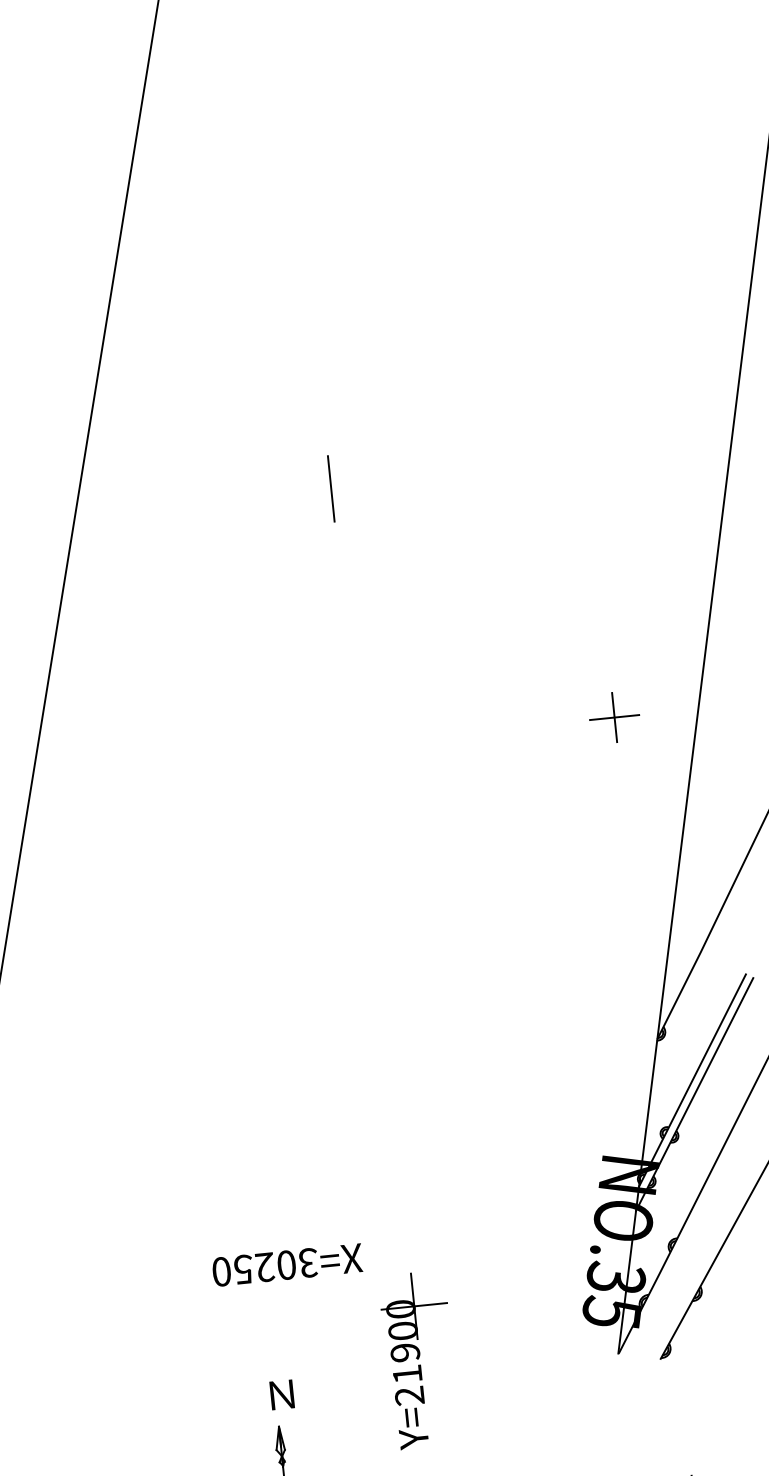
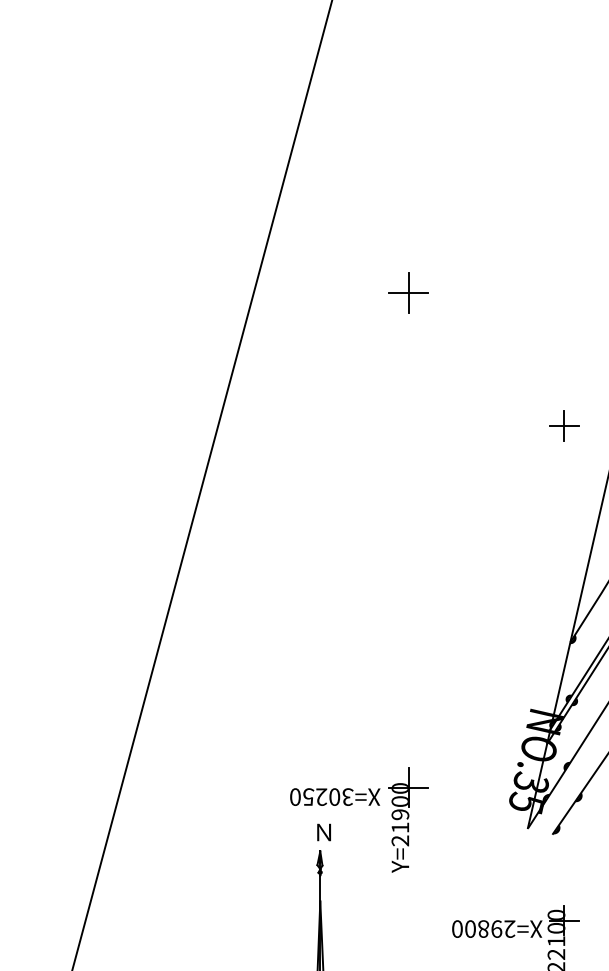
line: (331, 489) -> (408, 293), added
part: (614, 716) -> (564, 425), moved
text: (287, 1264) -> (335, 796), moved

